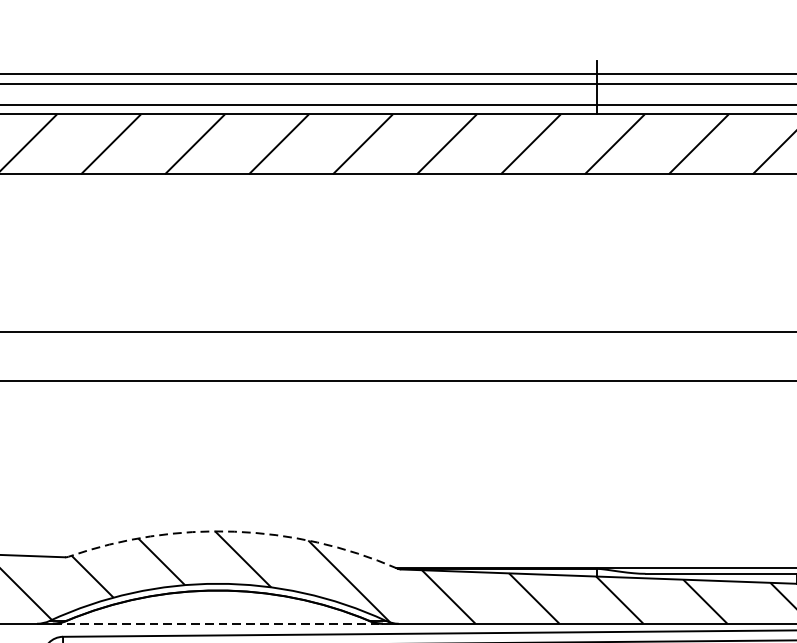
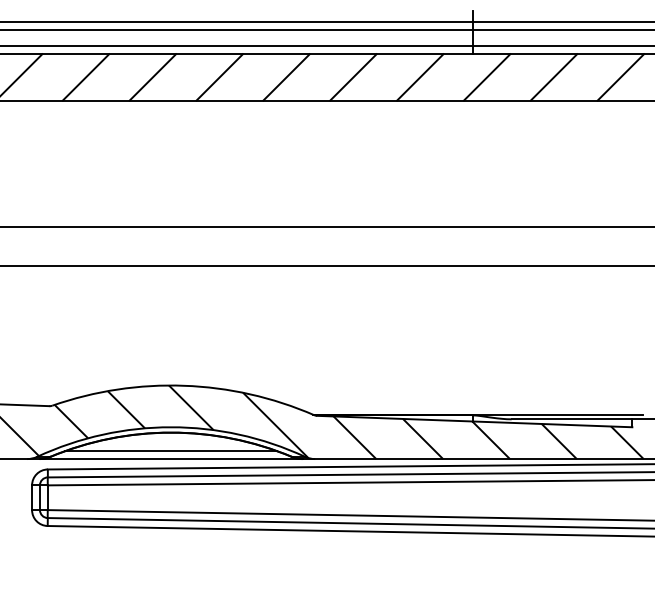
arc: (234, 531) -> (184, 385), dashed -> solid
line: (217, 614) -> (170, 451), added
line: (218, 624) -> (171, 459), dashed -> solid

